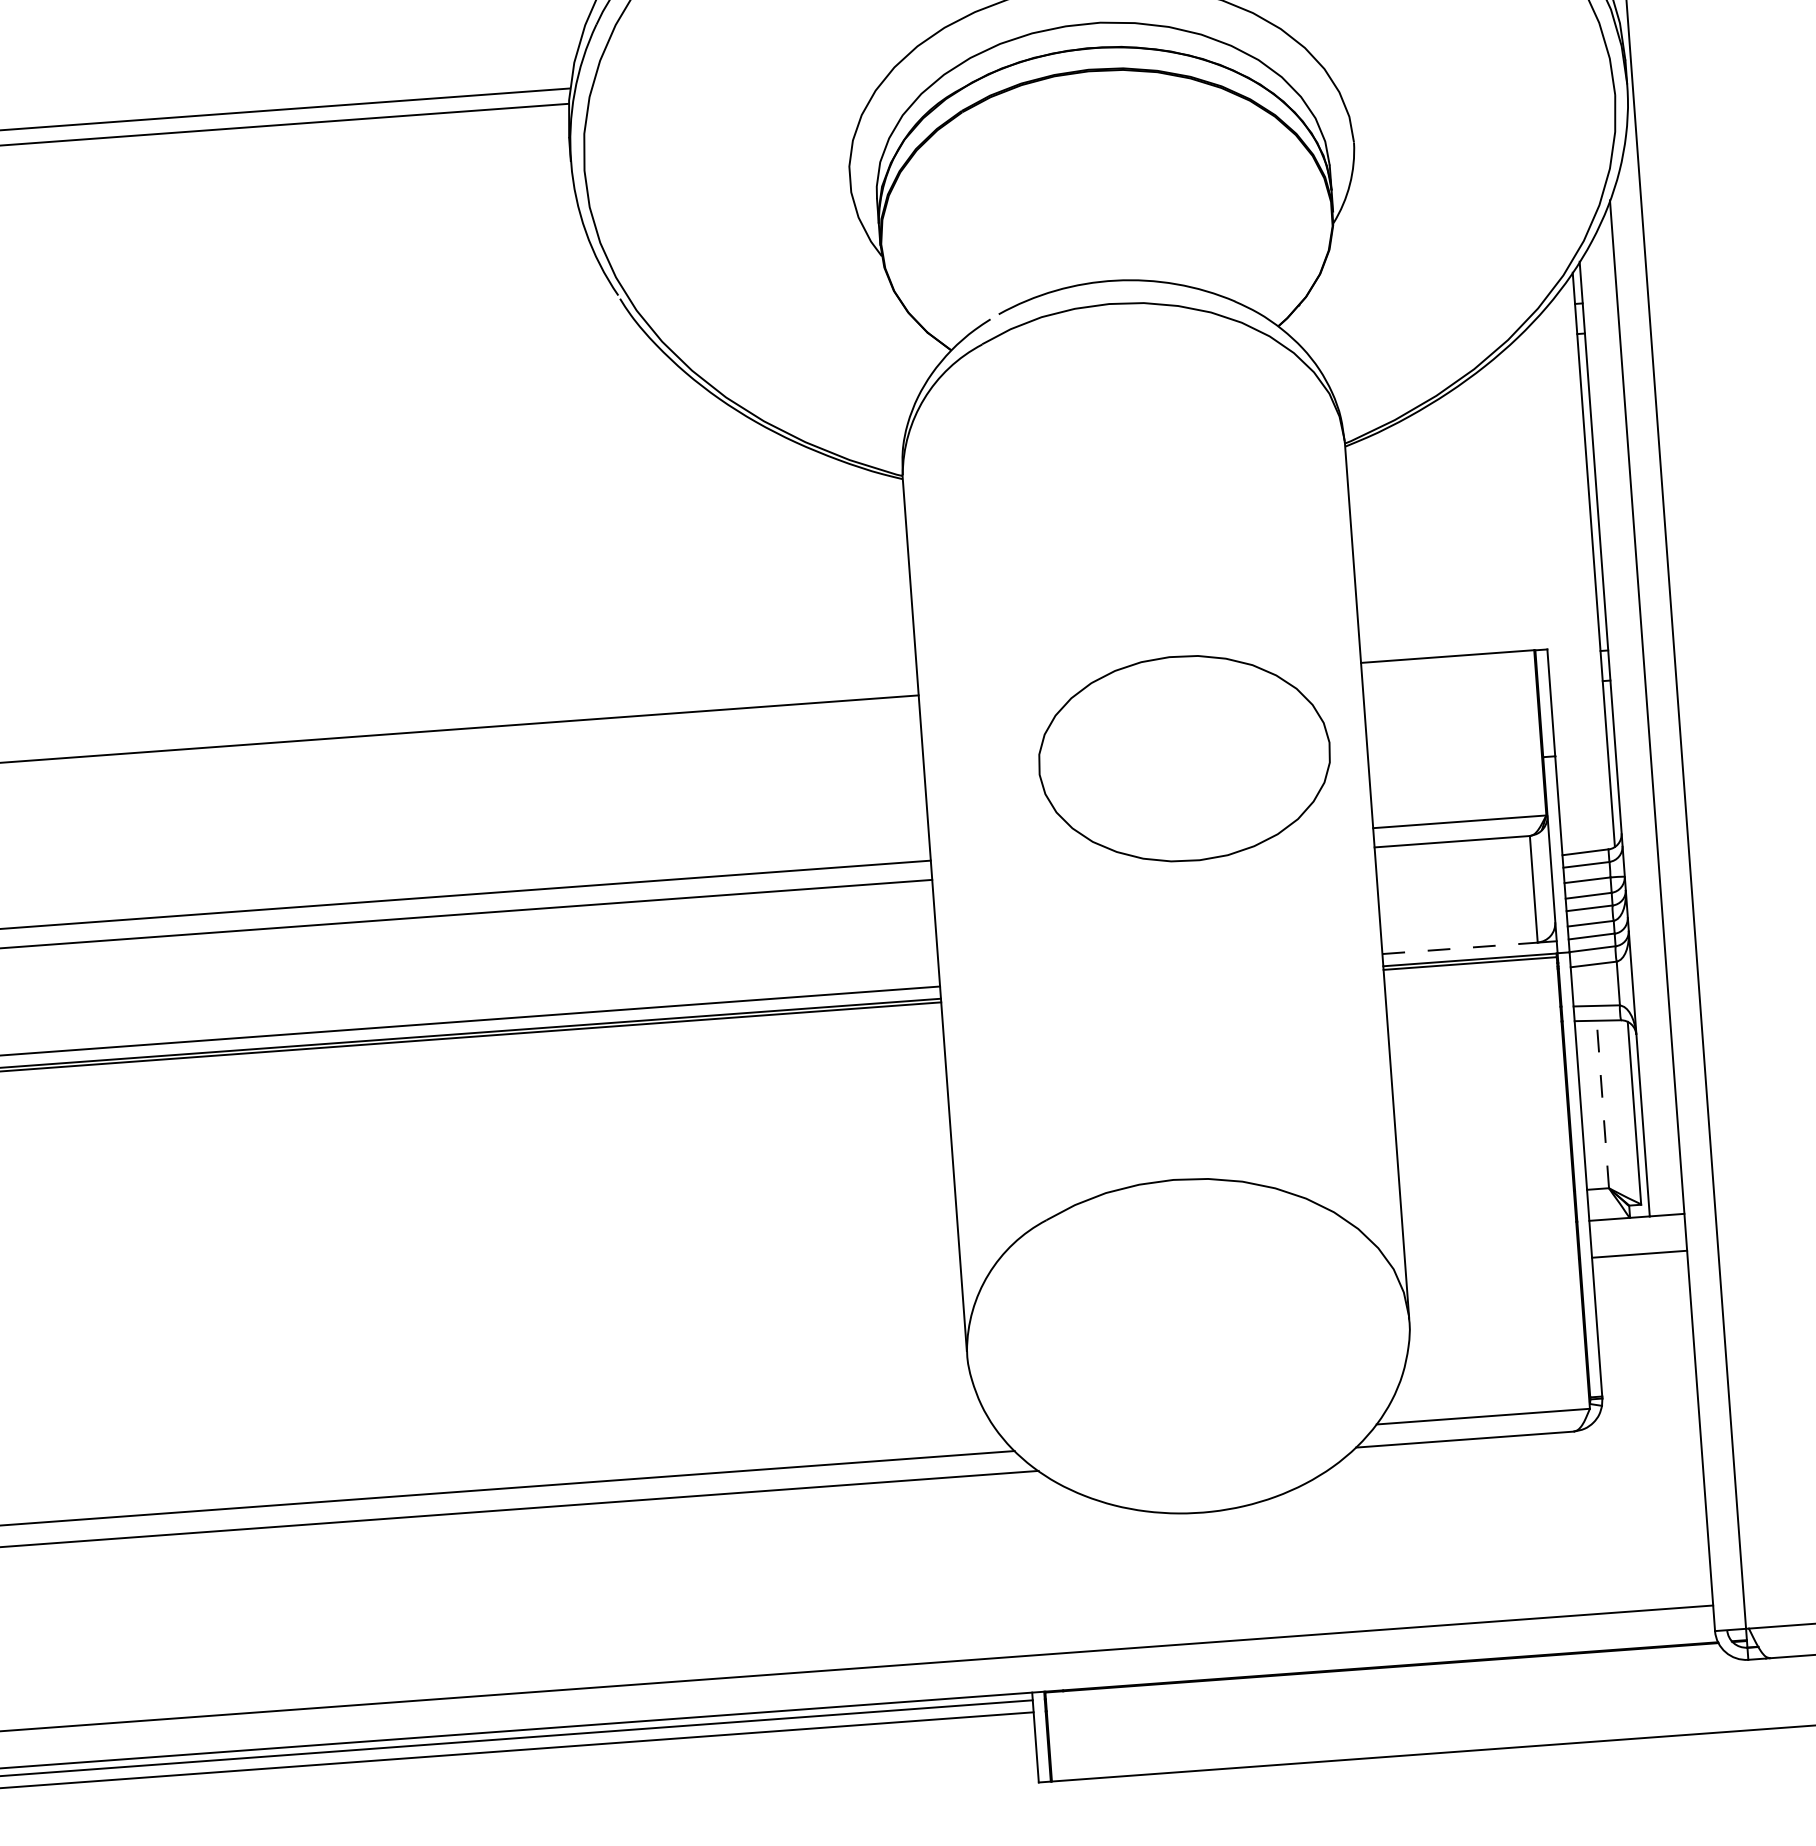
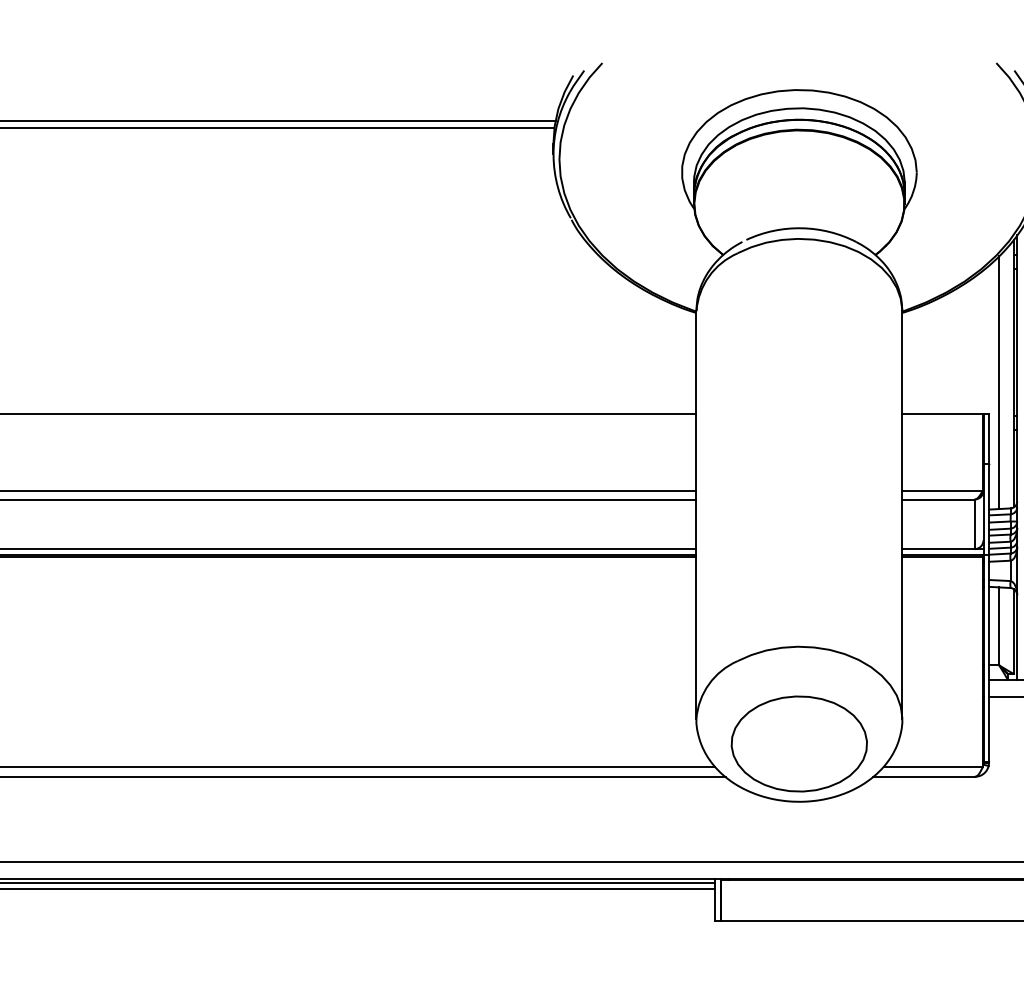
line: (1564, 580) -> (999, 382), added
part: (1182, 757) -> (798, 743), moved
line: (1462, 948) -> (939, 549), dashed -> solid
line: (1603, 1102) -> (999, 625), dashed -> solid

